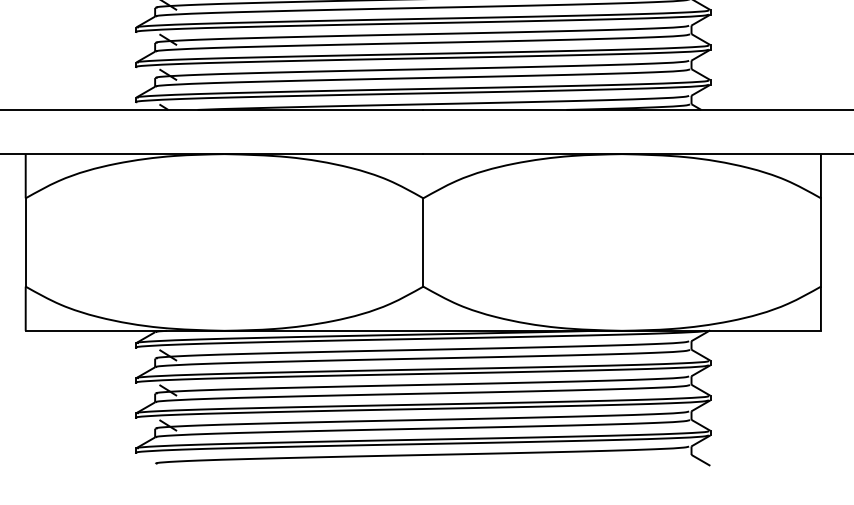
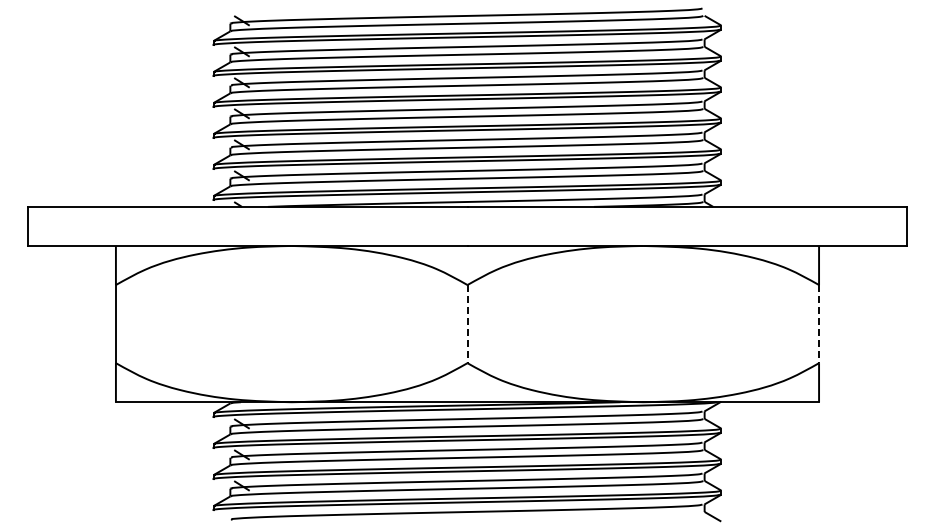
line: (423, 242) -> (467, 324), solid -> dashed
line: (821, 242) -> (819, 324), solid -> dashed

